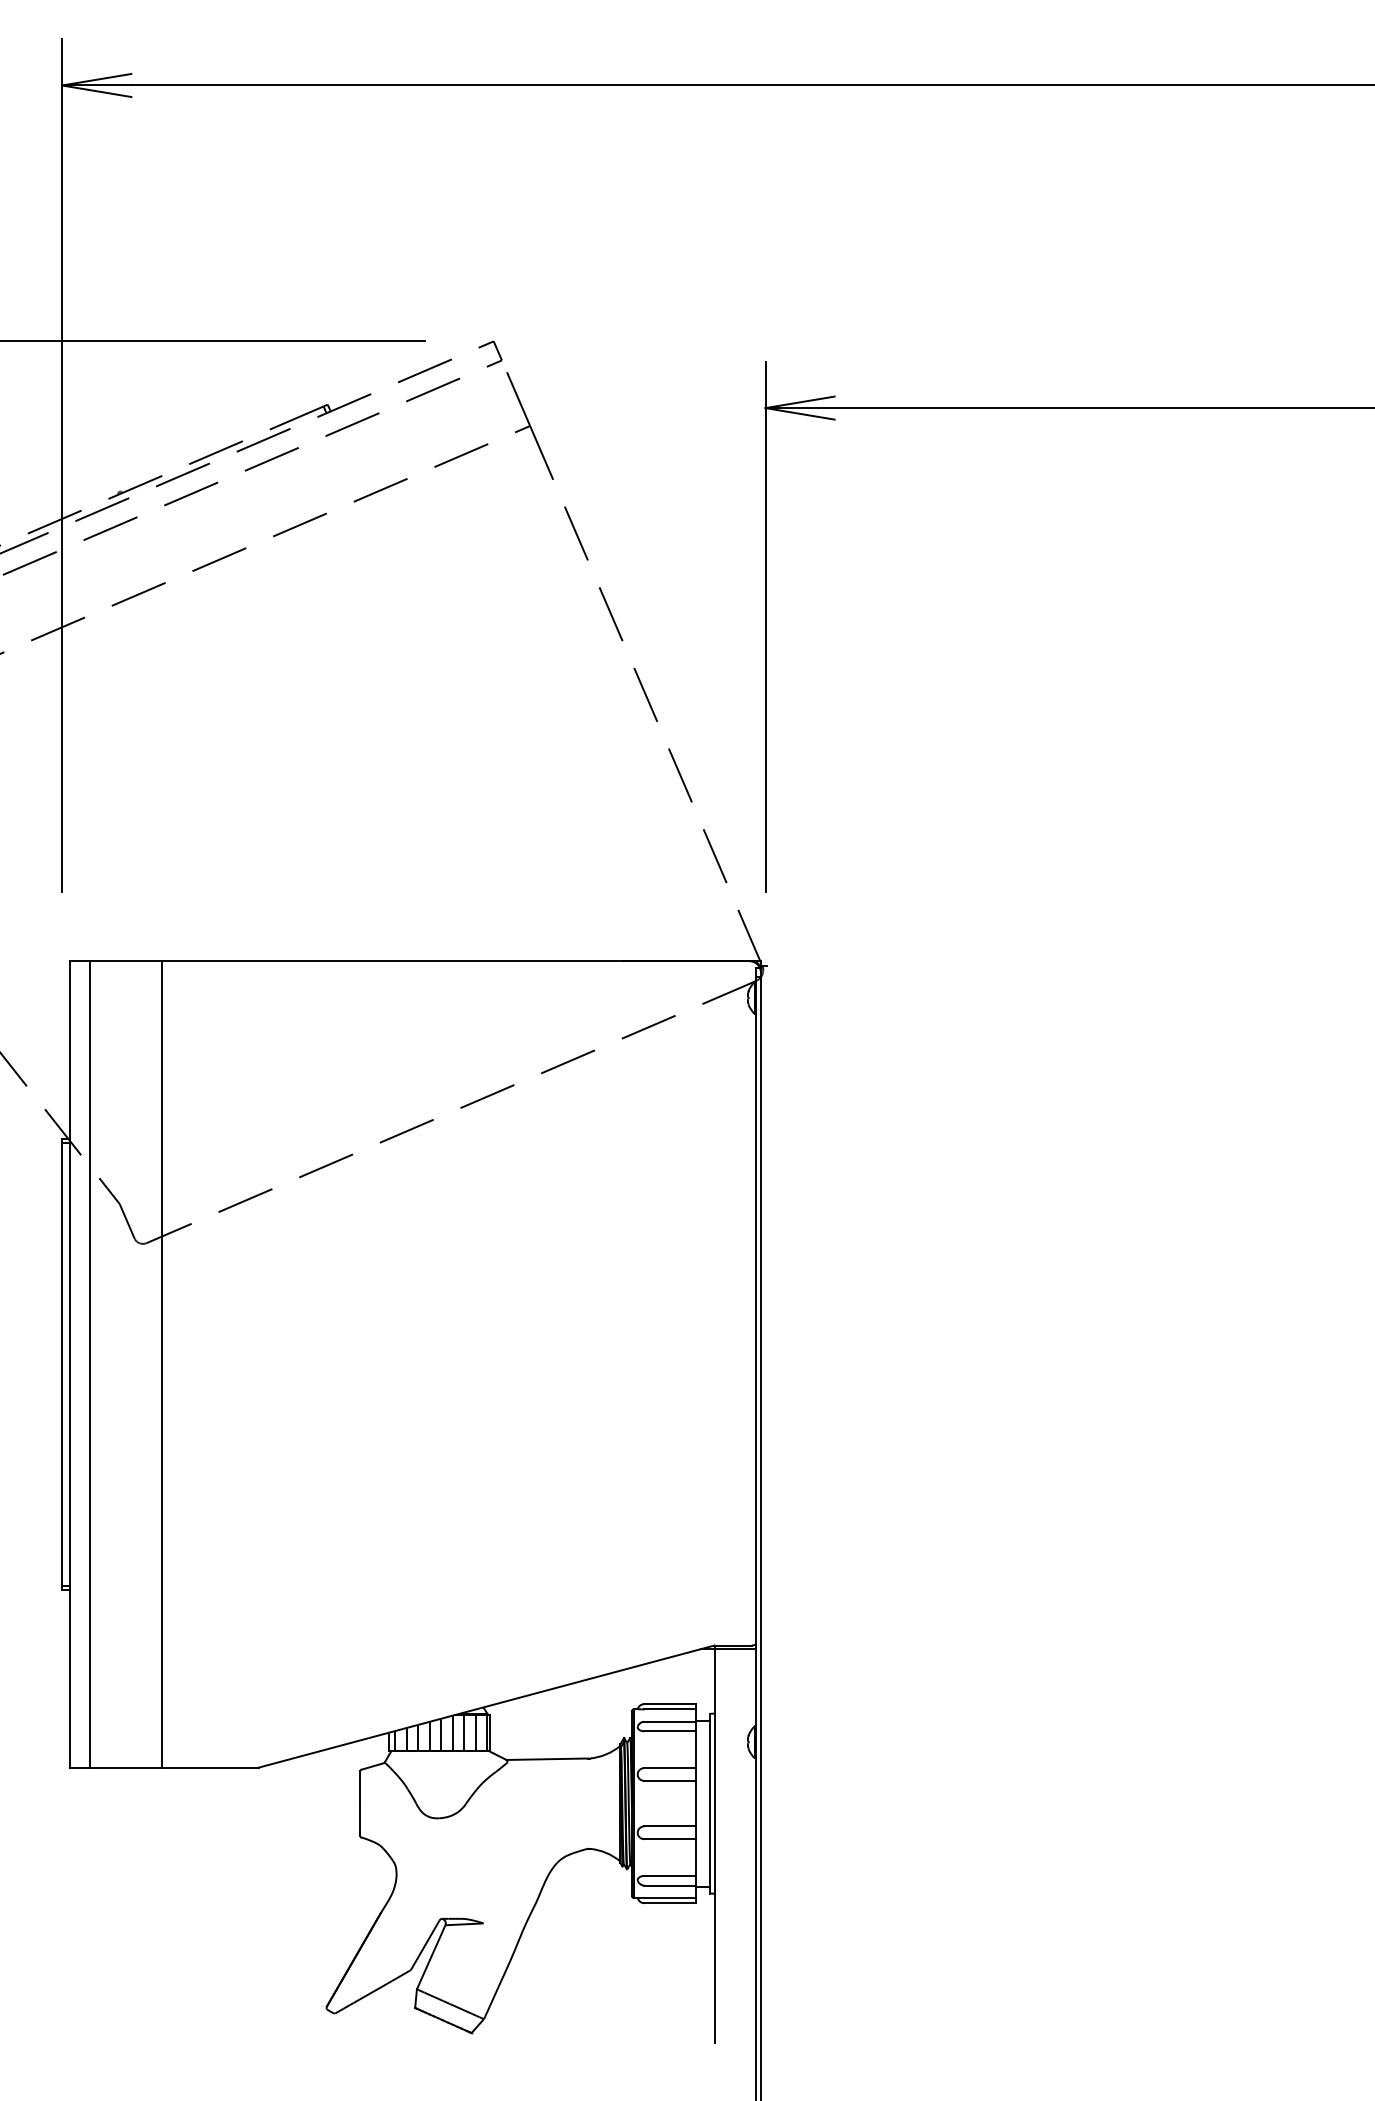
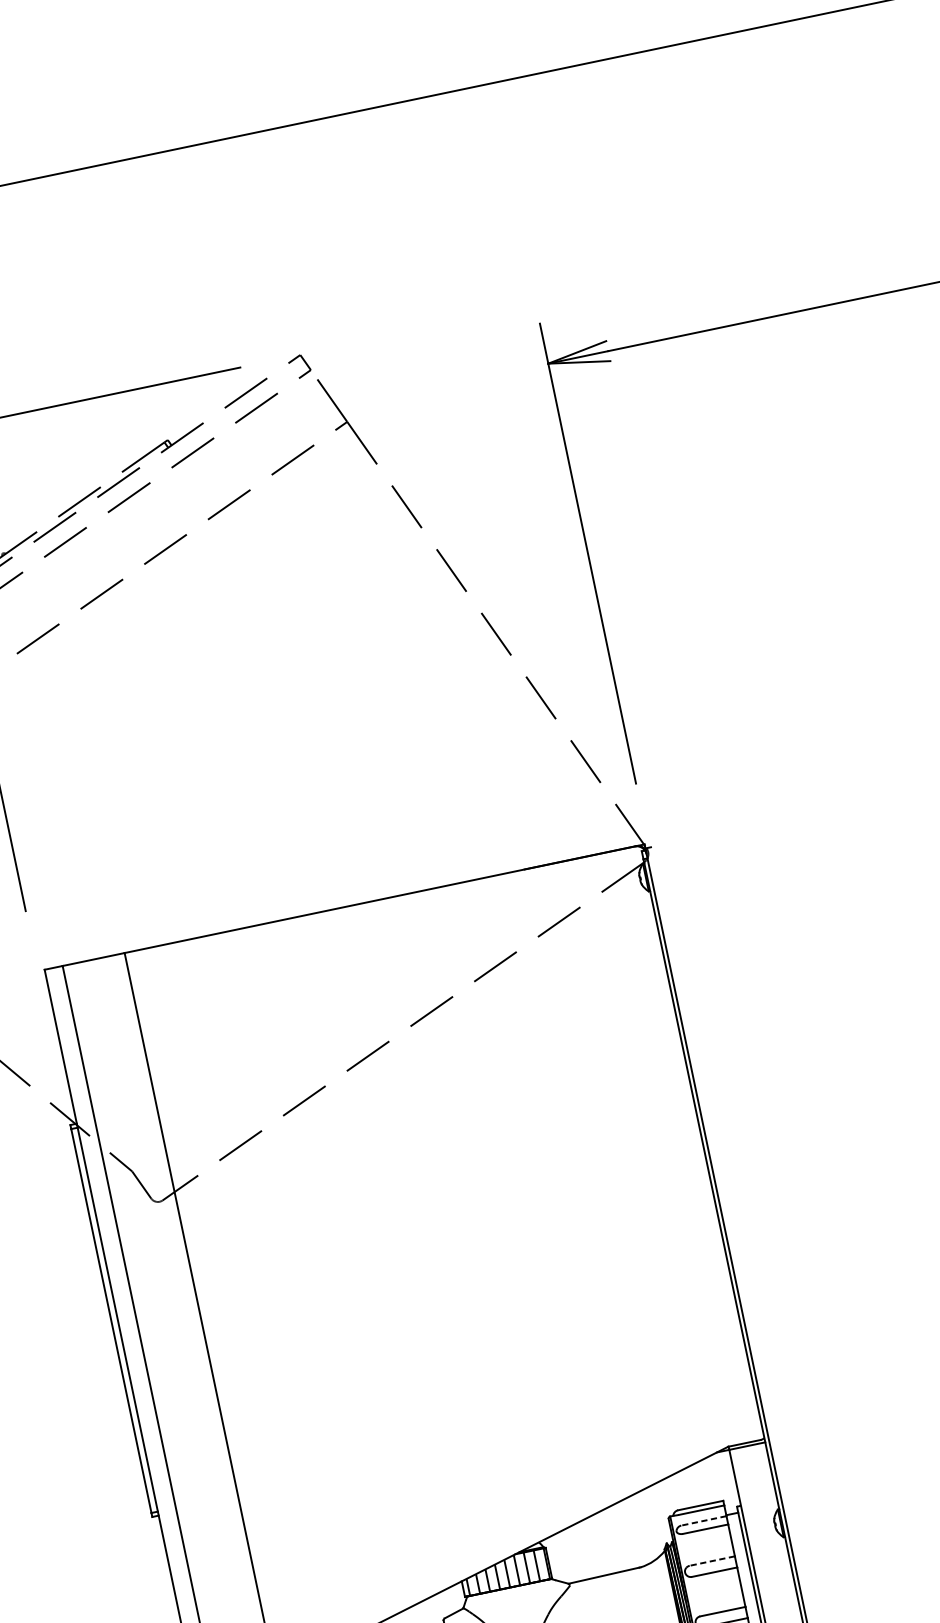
line: (669, 1721) -> (703, 1520), solid -> dashed
line: (669, 1768) -> (711, 1561), solid -> dashed

